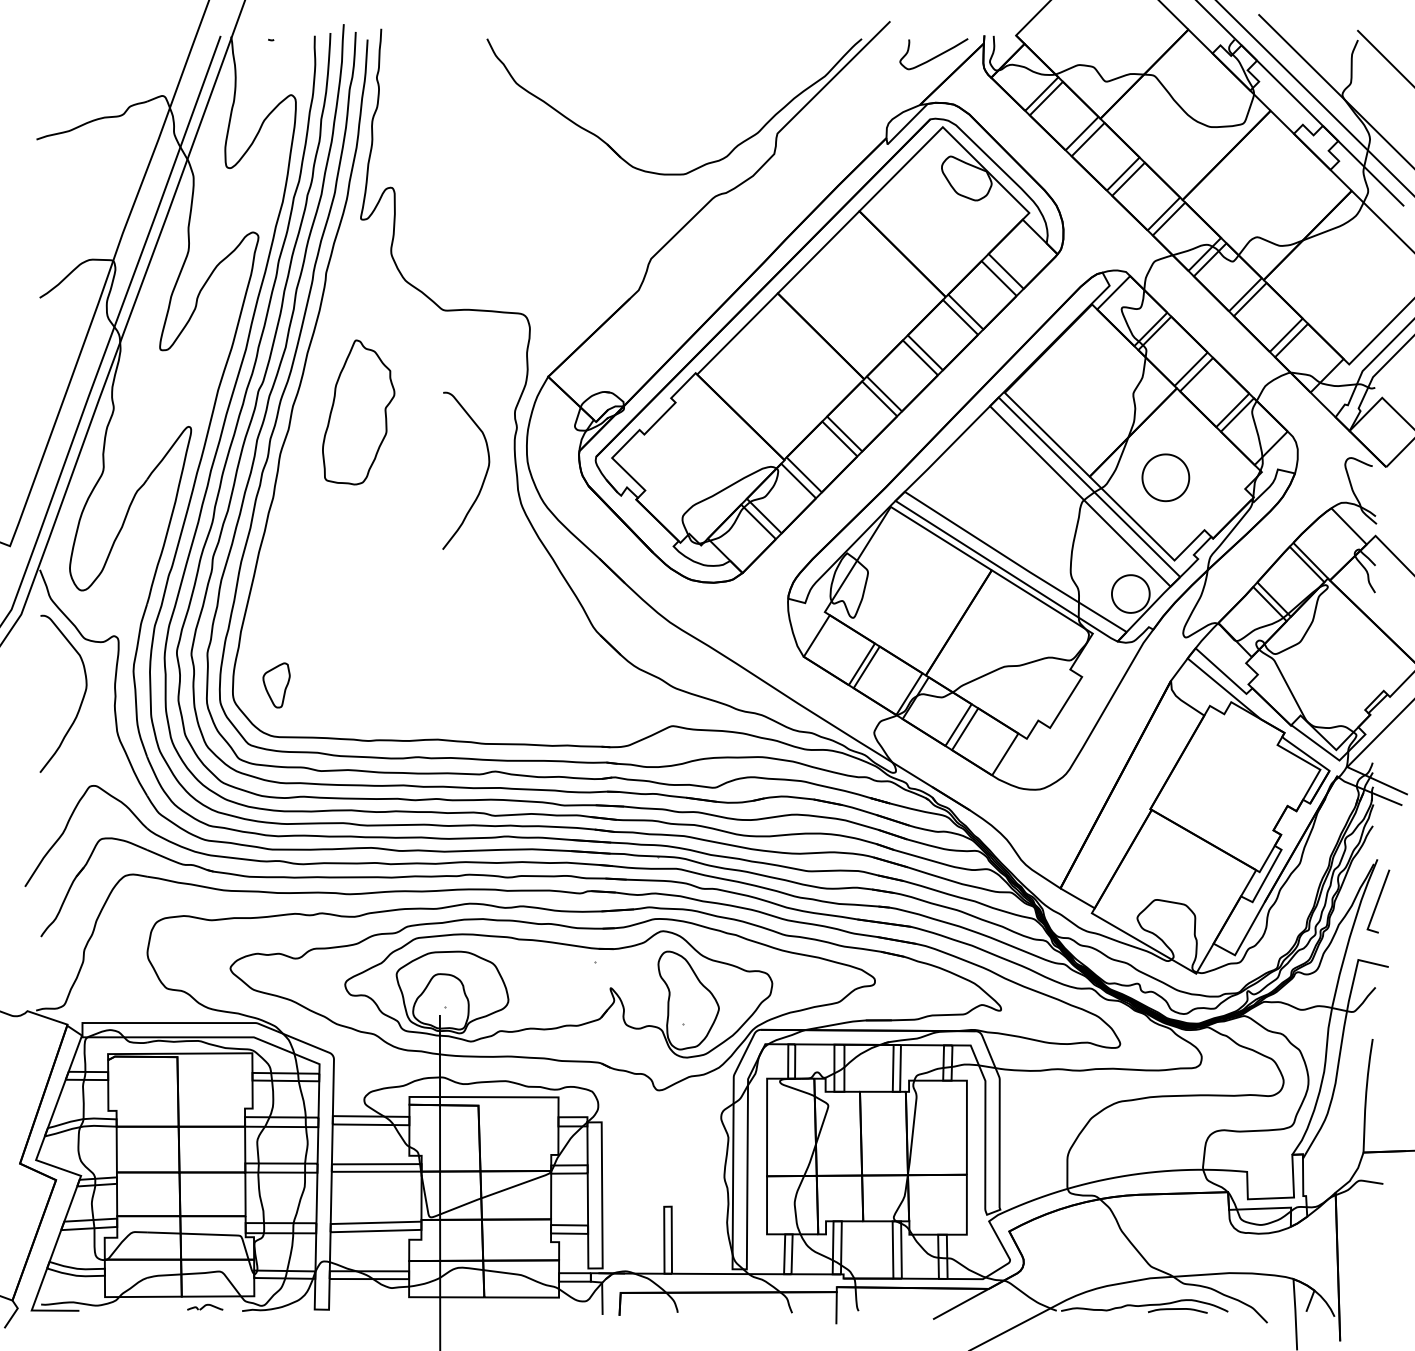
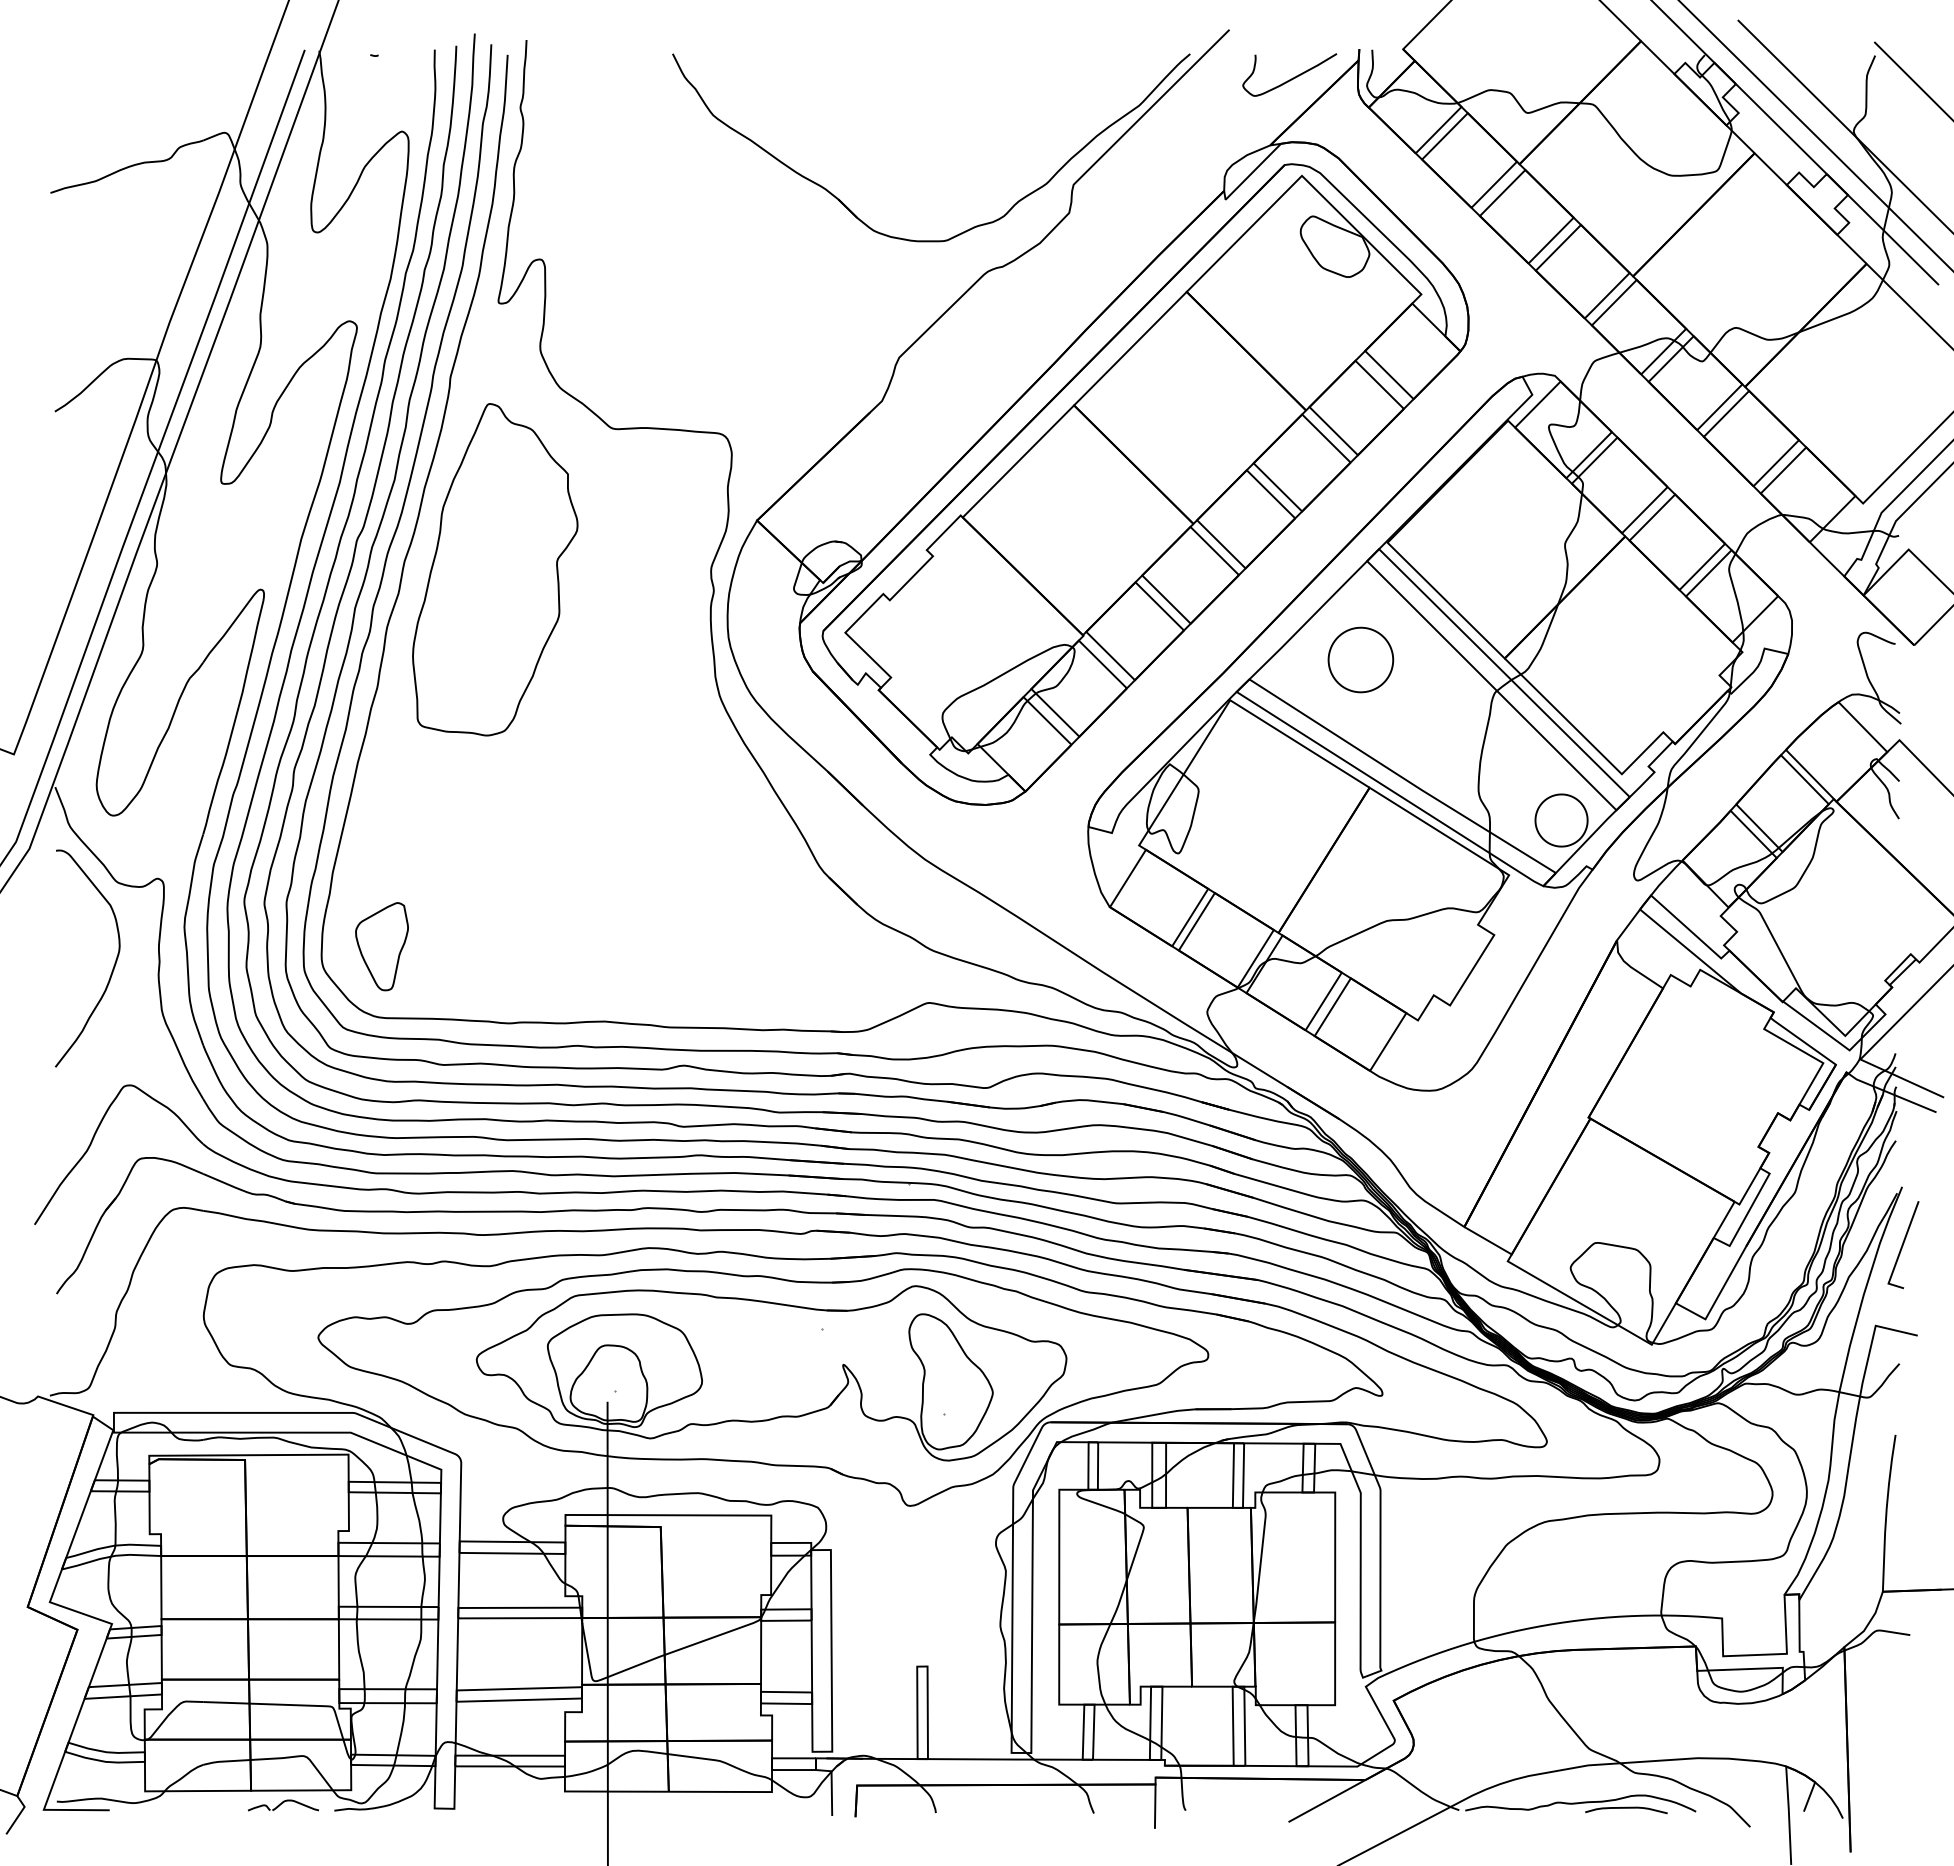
part: (358, 412) -> (495, 569), size x1.67
curve: (484, 475) -> (669, 657), removed
part: (1165, 477) -> (1360, 659), moved
part: (276, 685) -> (381, 946), size x1.43
part: (205, 1307) -> (283, 1805), size x1.43

